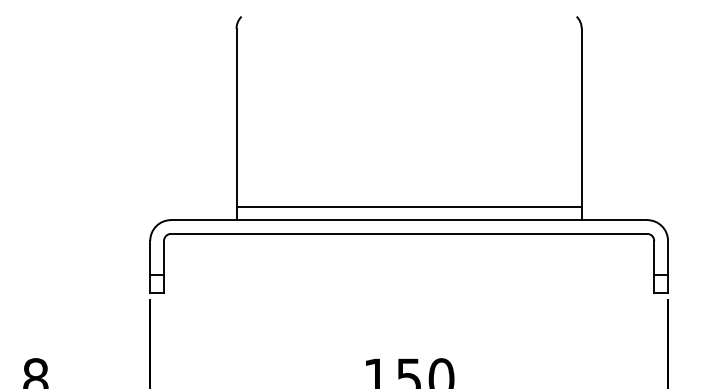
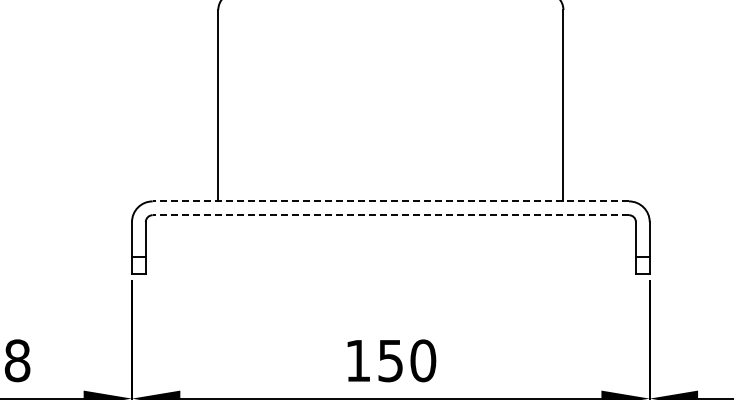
line: (408, 207) -> (390, 188), removed
line: (408, 220) -> (390, 201), solid -> dashed
line: (408, 234) -> (390, 215), solid -> dashed

